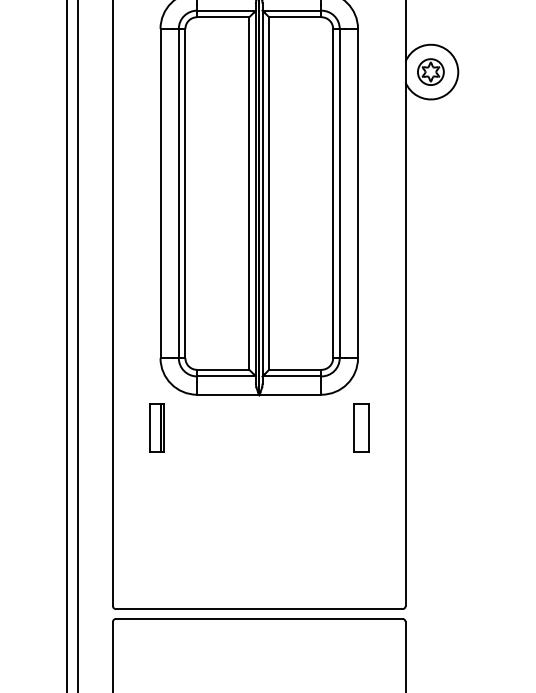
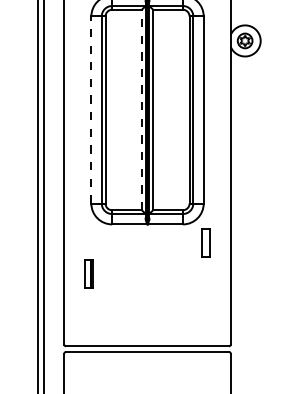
line: (248, 192) -> (141, 109), solid -> dashed
line: (160, 194) -> (91, 110), solid -> dashed
part: (155, 426) -> (88, 273), moved

